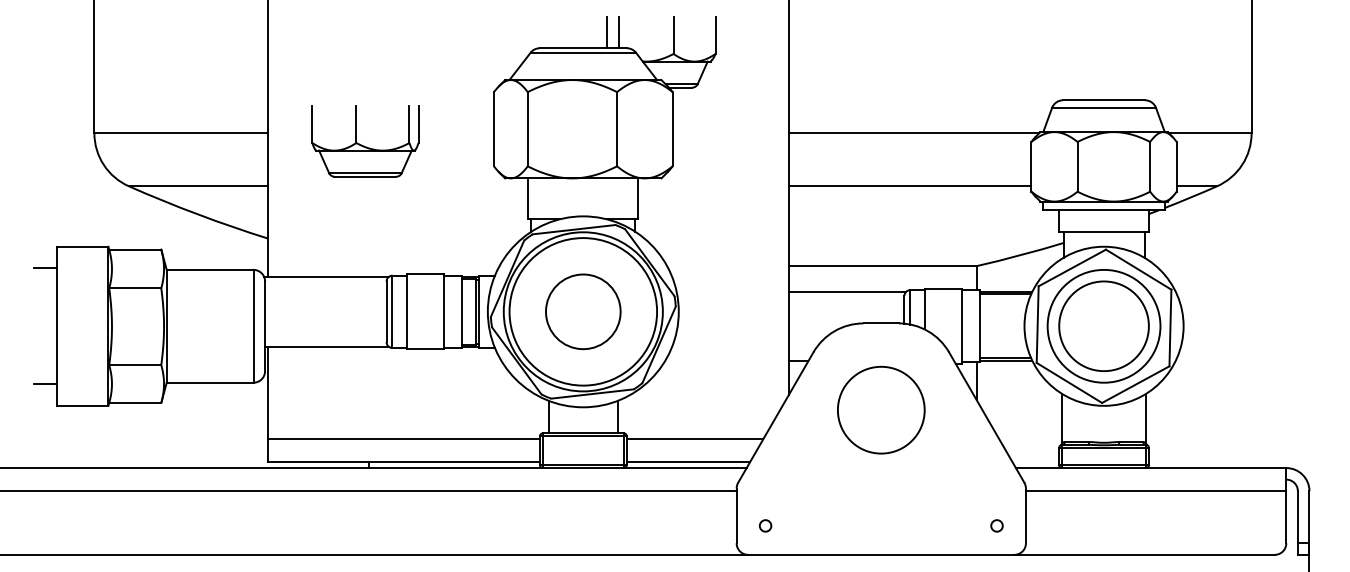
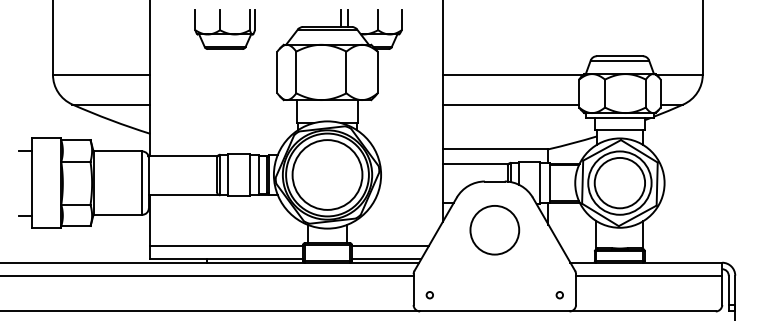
part: (364, 141) -> (224, 29), moved
circle: (583, 310) -> (327, 174), size x1.67

